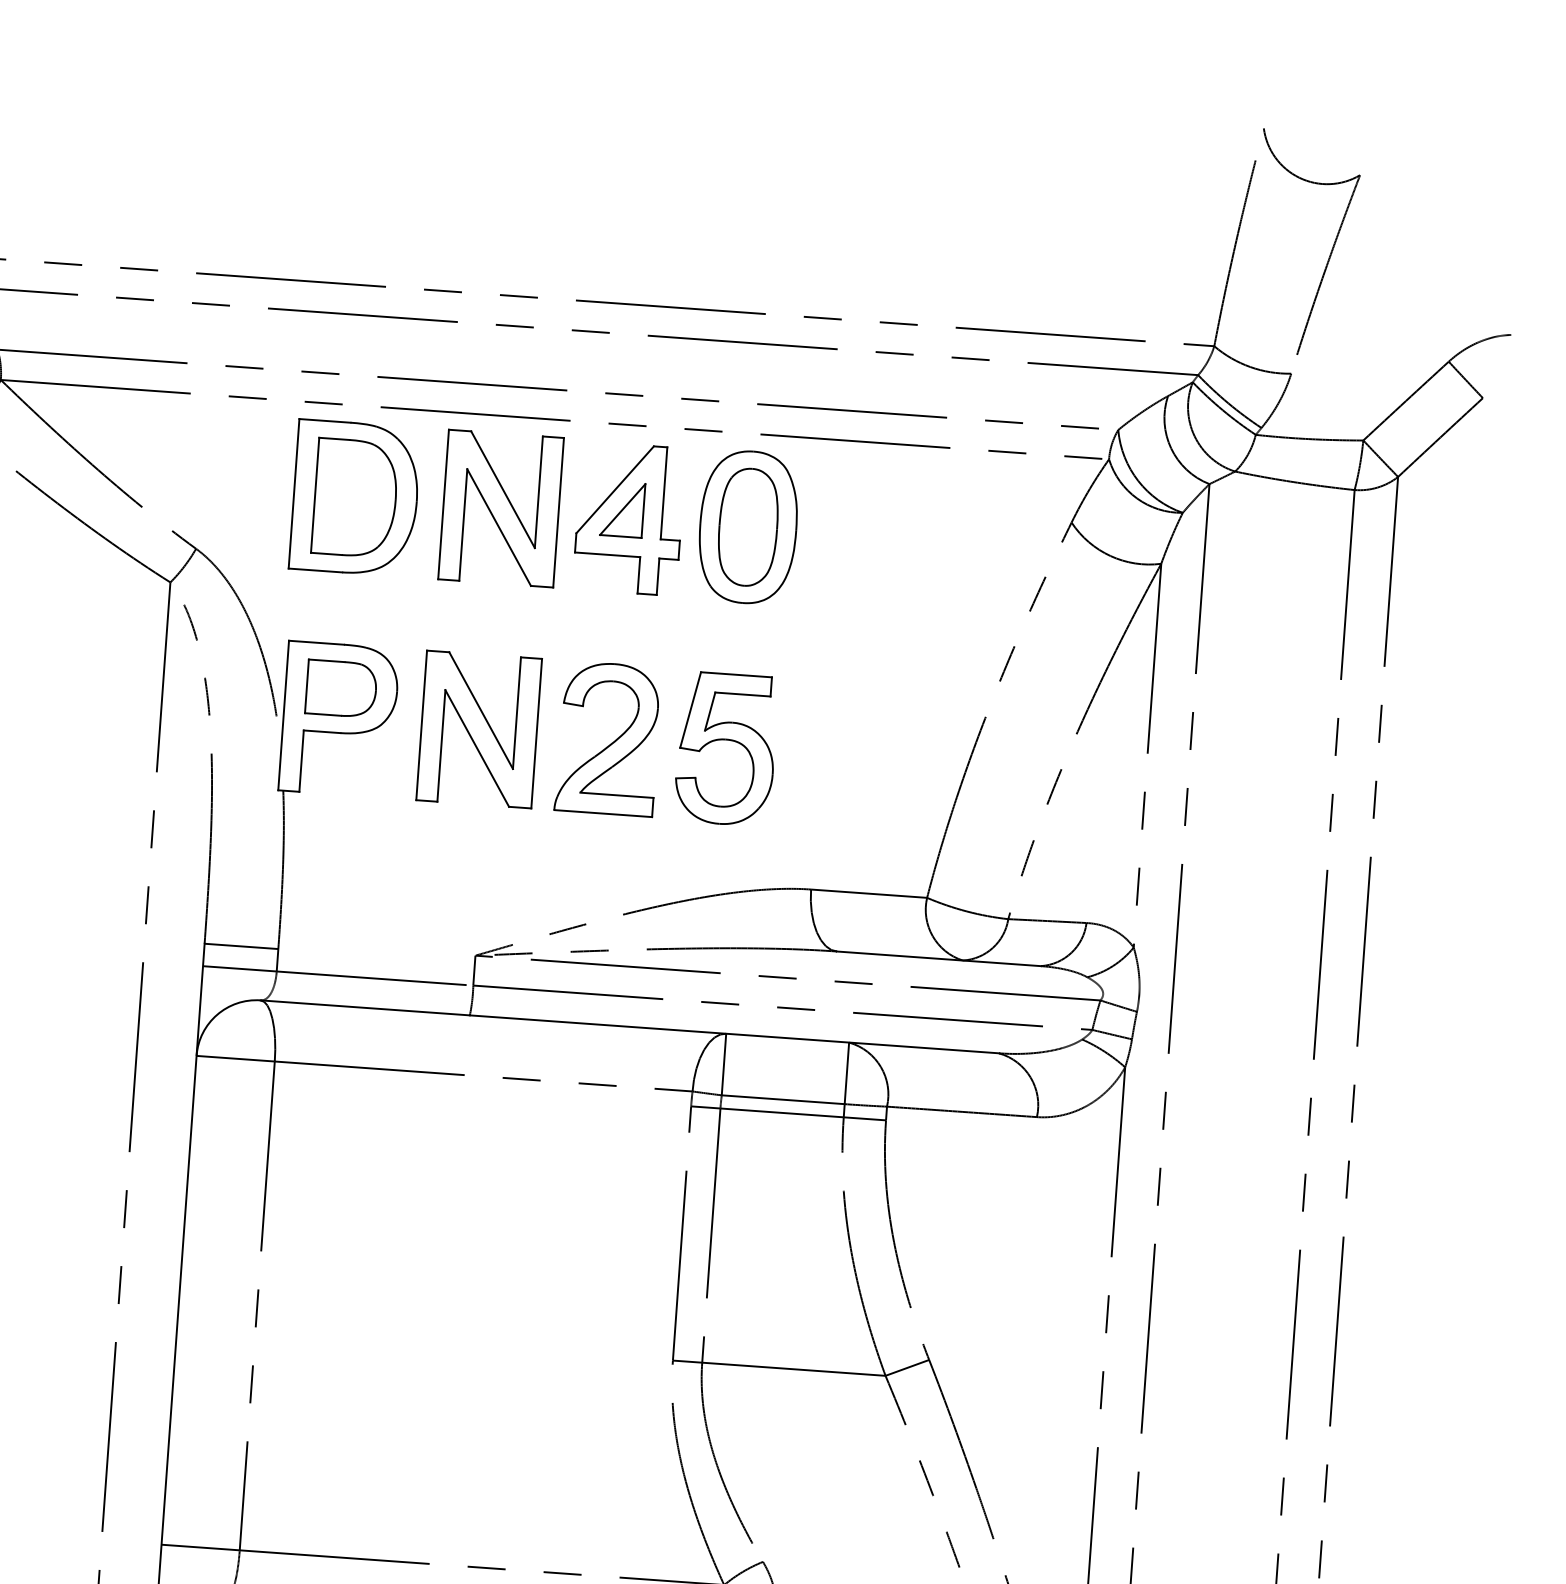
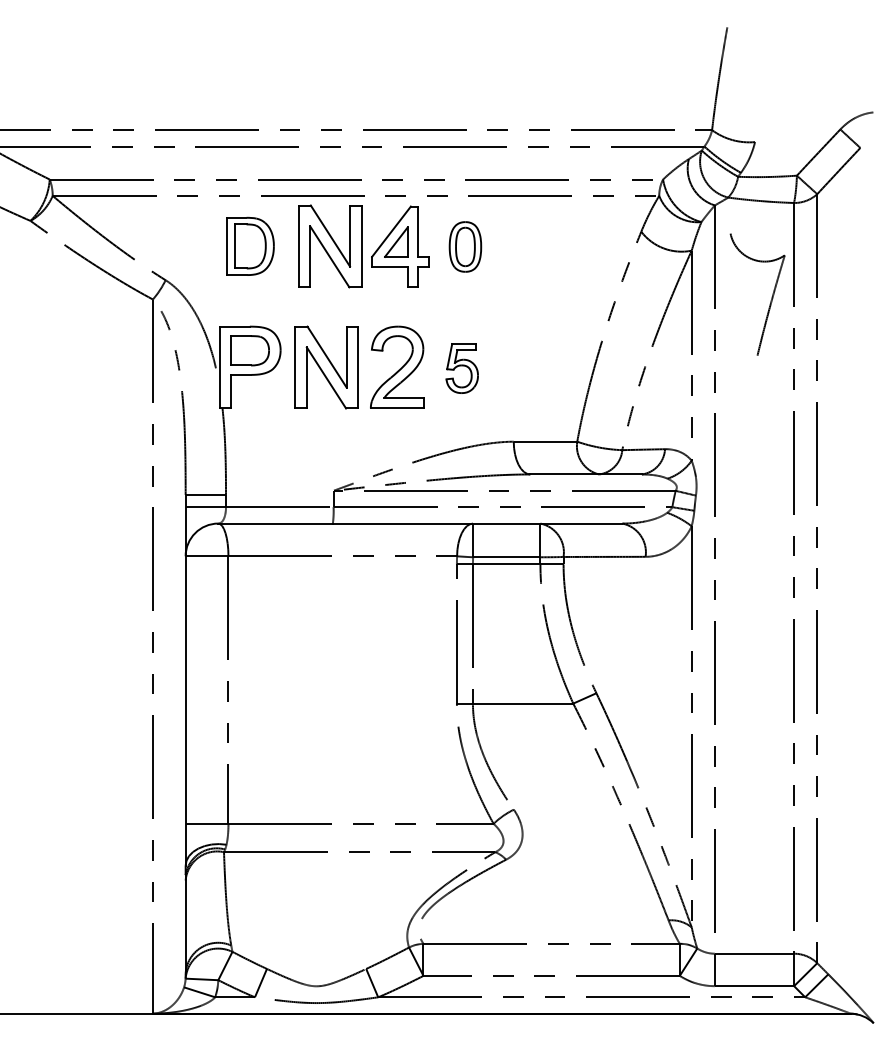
part: (1330, 248) -> (771, 296), moved
part: (355, 498) -> (250, 246), size x0.7
part: (748, 526) -> (465, 246), size x0.6
part: (727, 749) -> (462, 368), size x0.6

